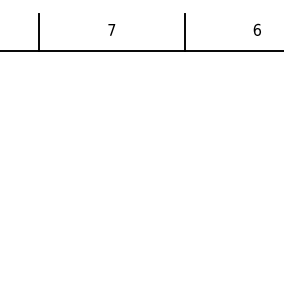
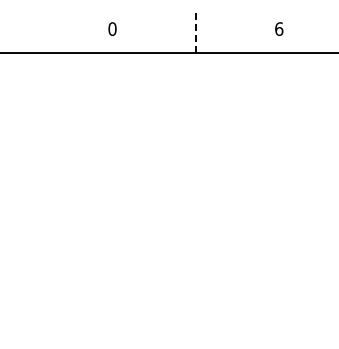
text: (111, 29) -> (112, 28), 7 -> 0
line: (39, 31) -> (29, 31), removed
line: (184, 31) -> (195, 31), solid -> dashed

